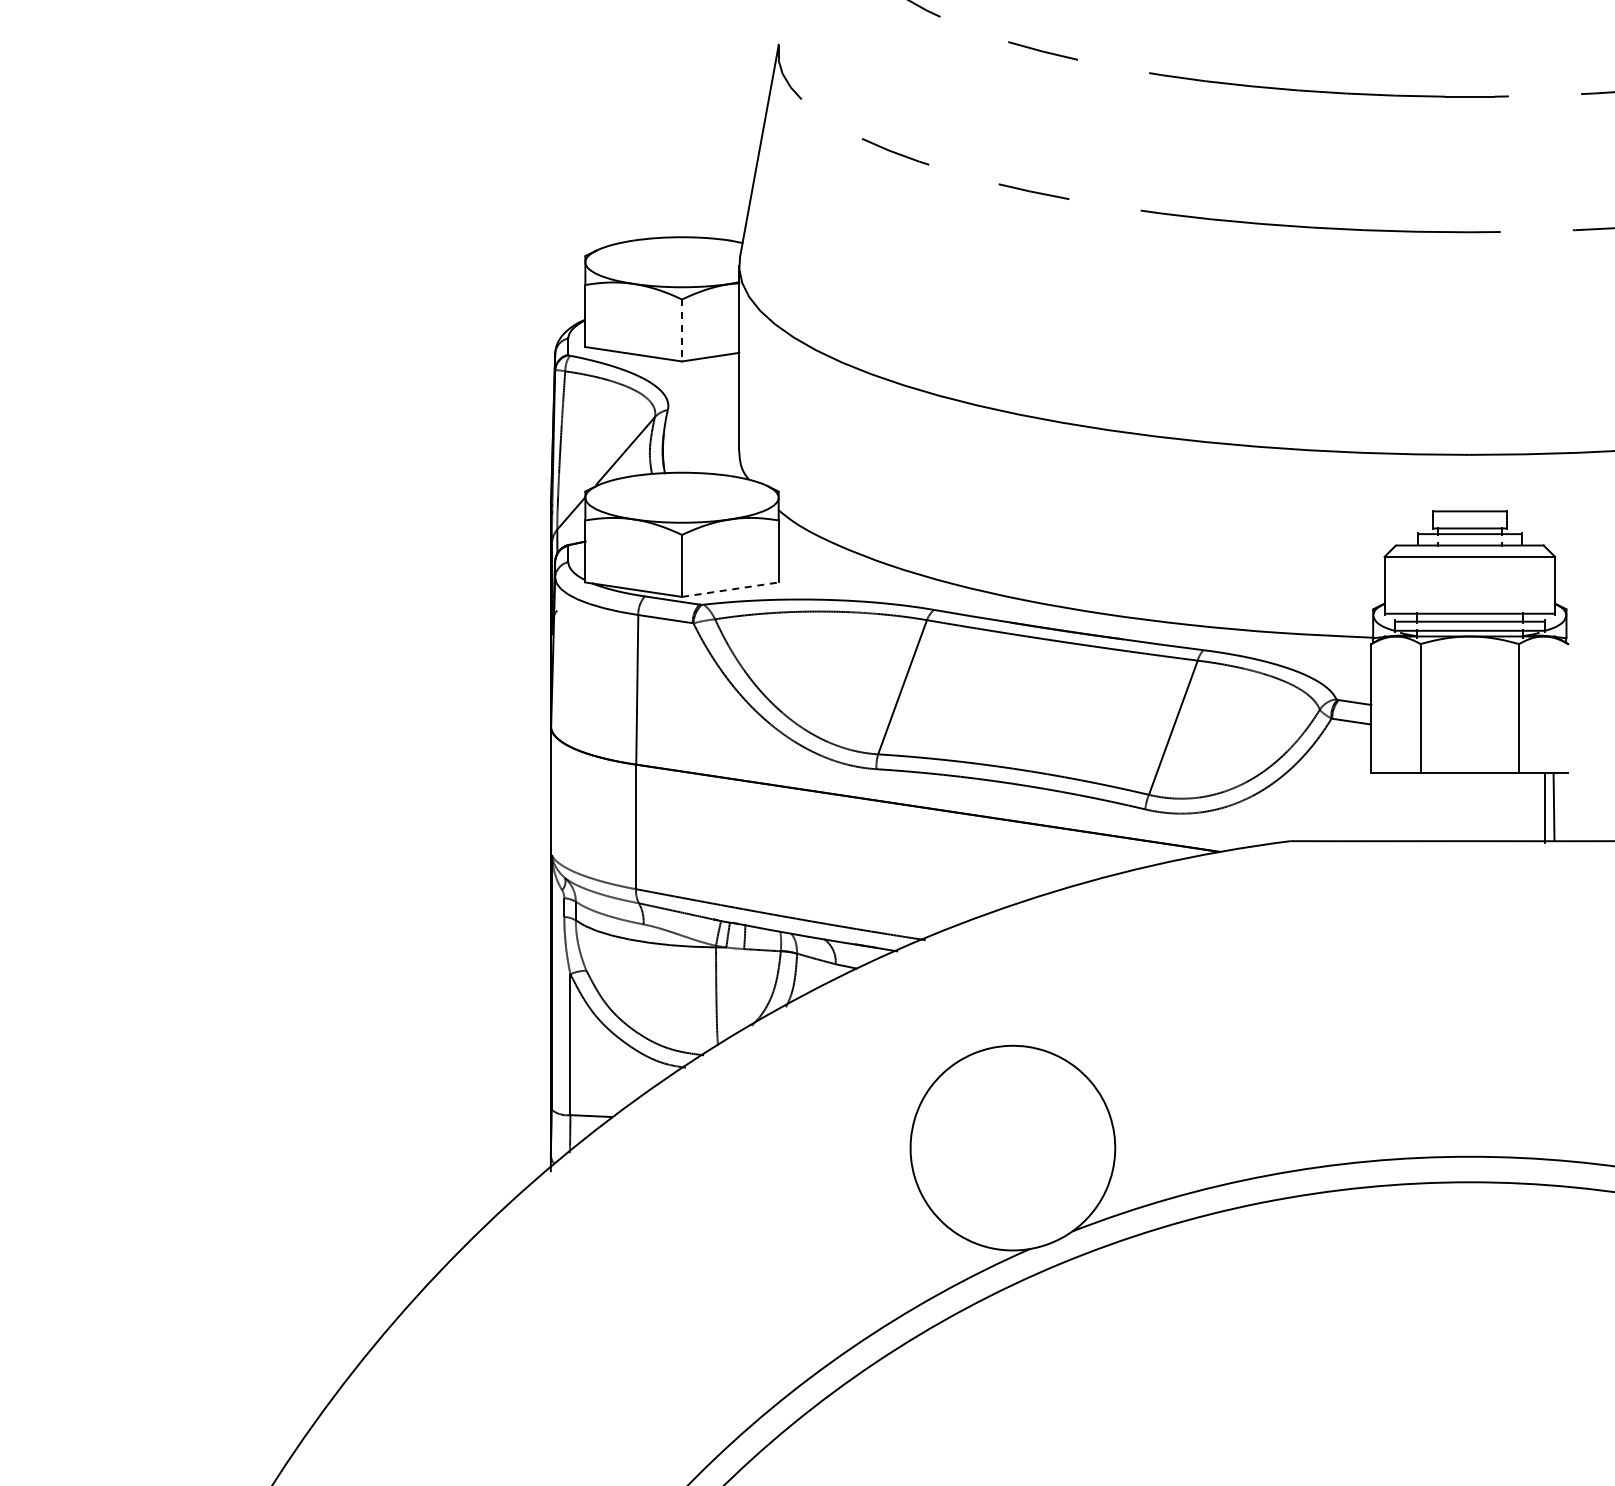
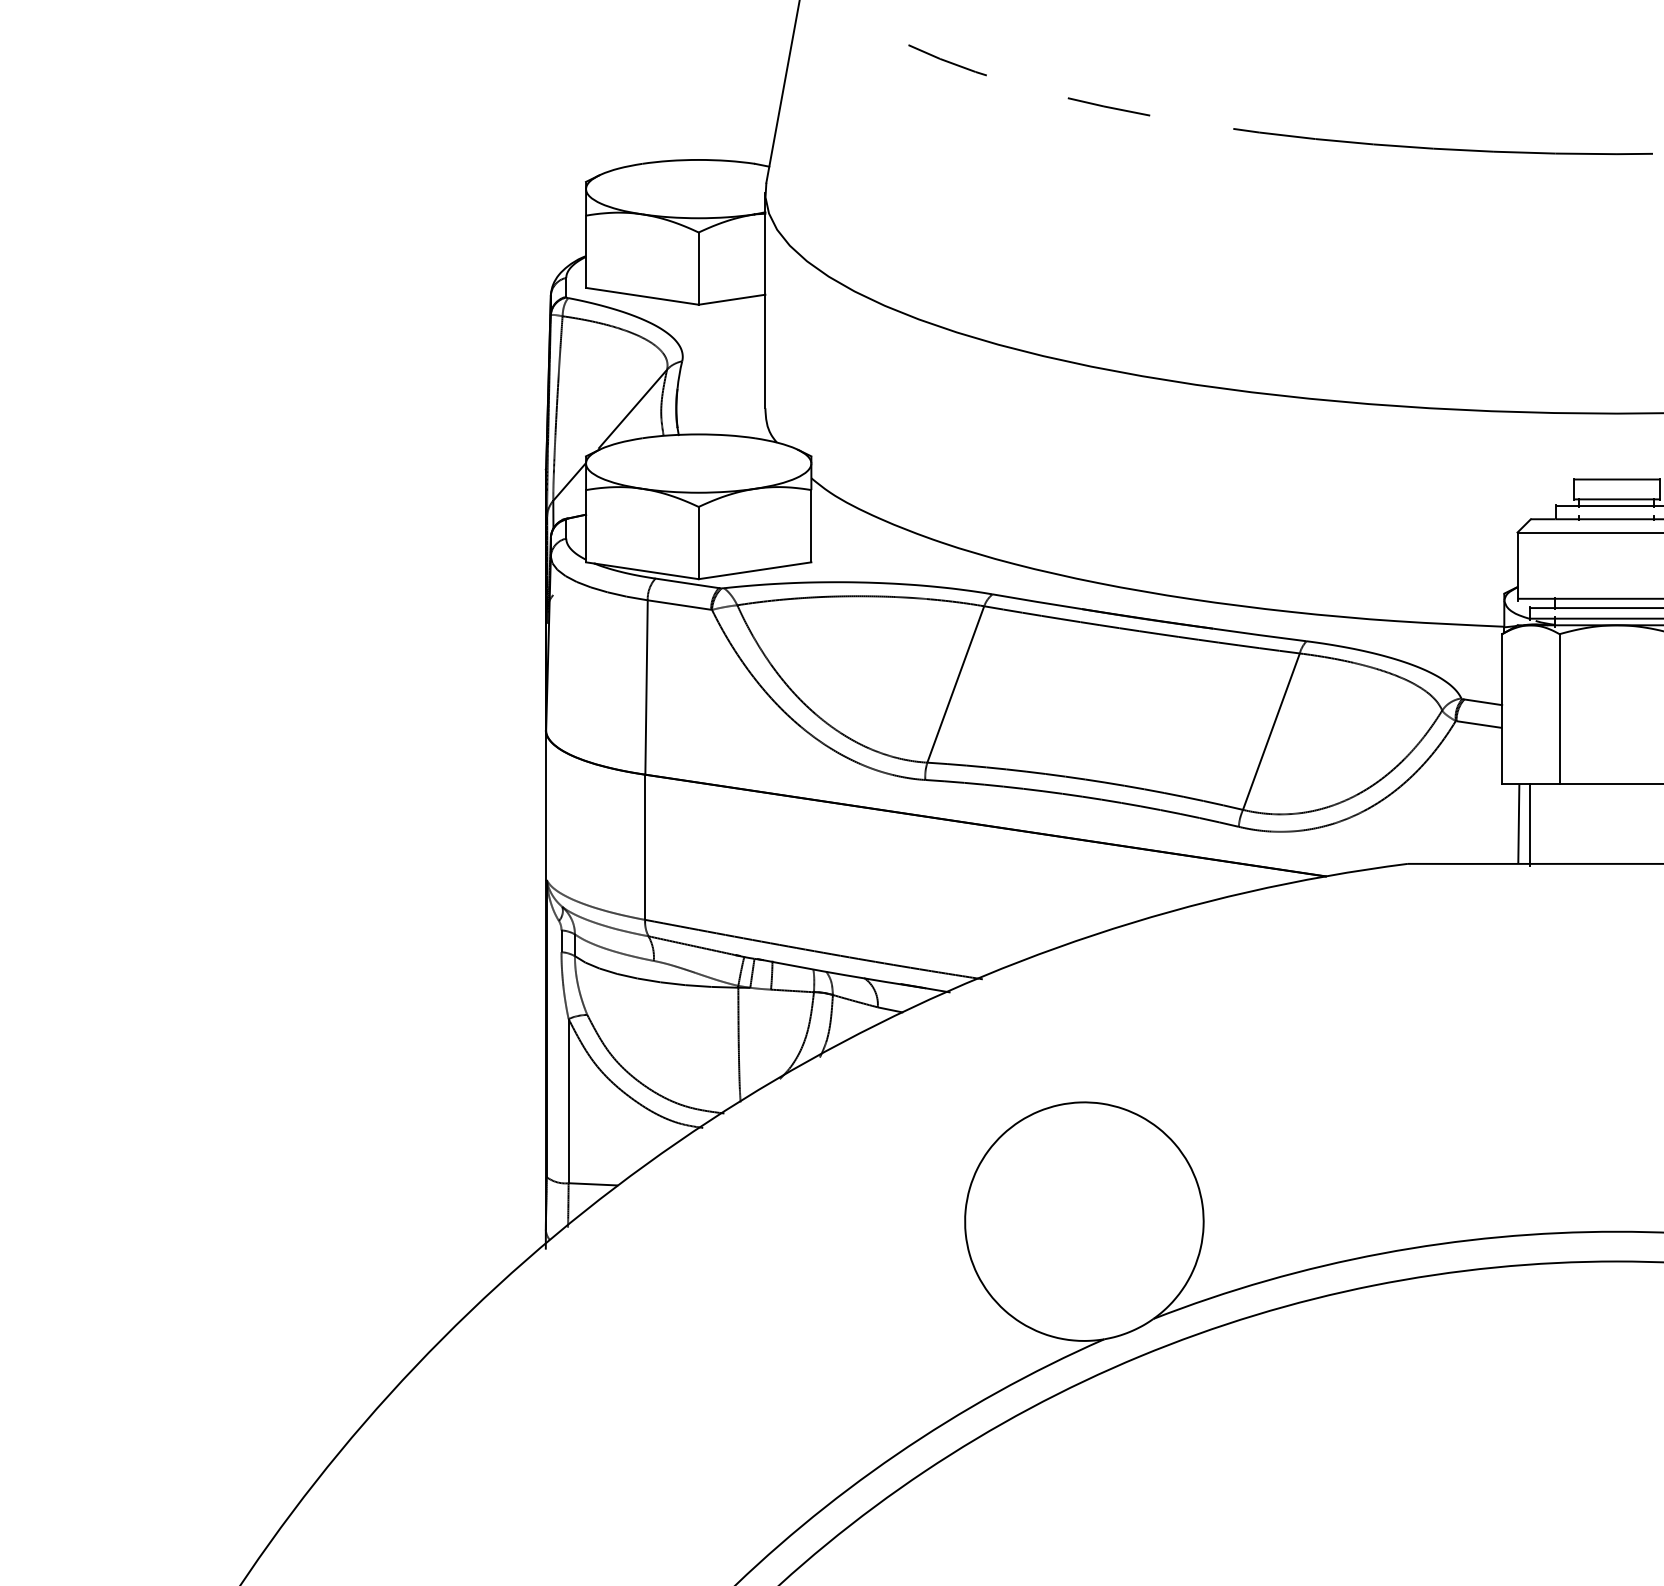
line: (682, 330) -> (699, 268), dashed -> solid
line: (730, 589) -> (755, 570), dashed -> solid
line: (1385, 806) -> (1518, 823), added
line: (1395, 807) -> (1530, 824), added

